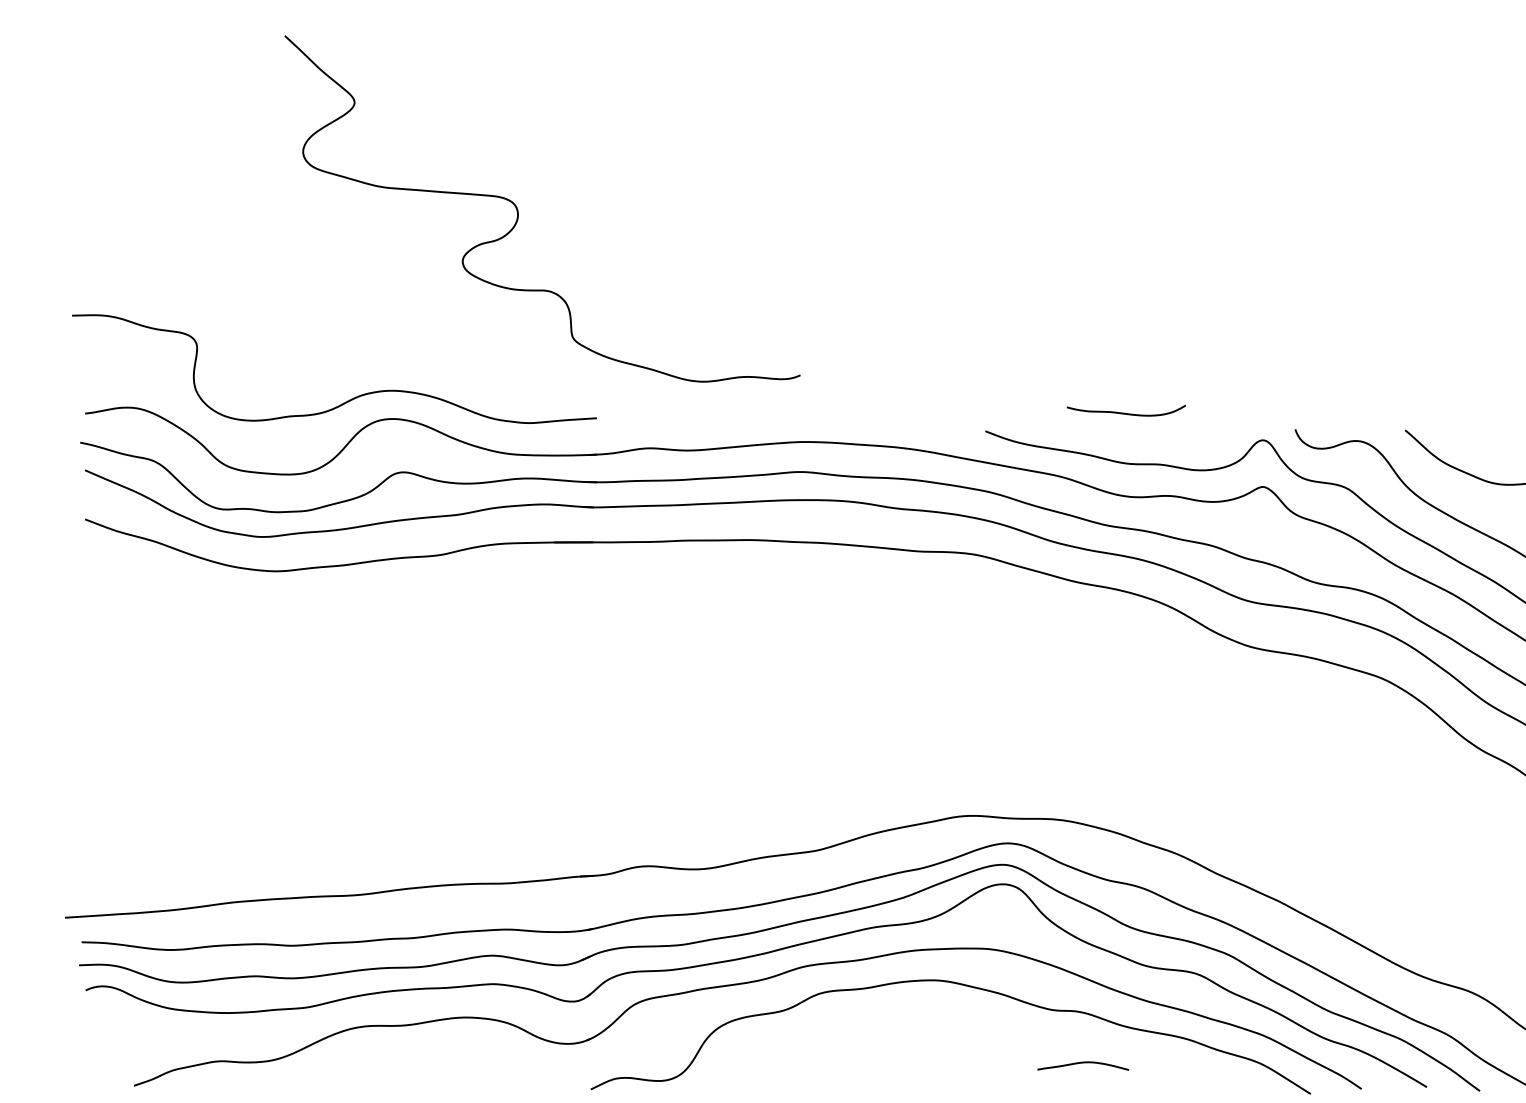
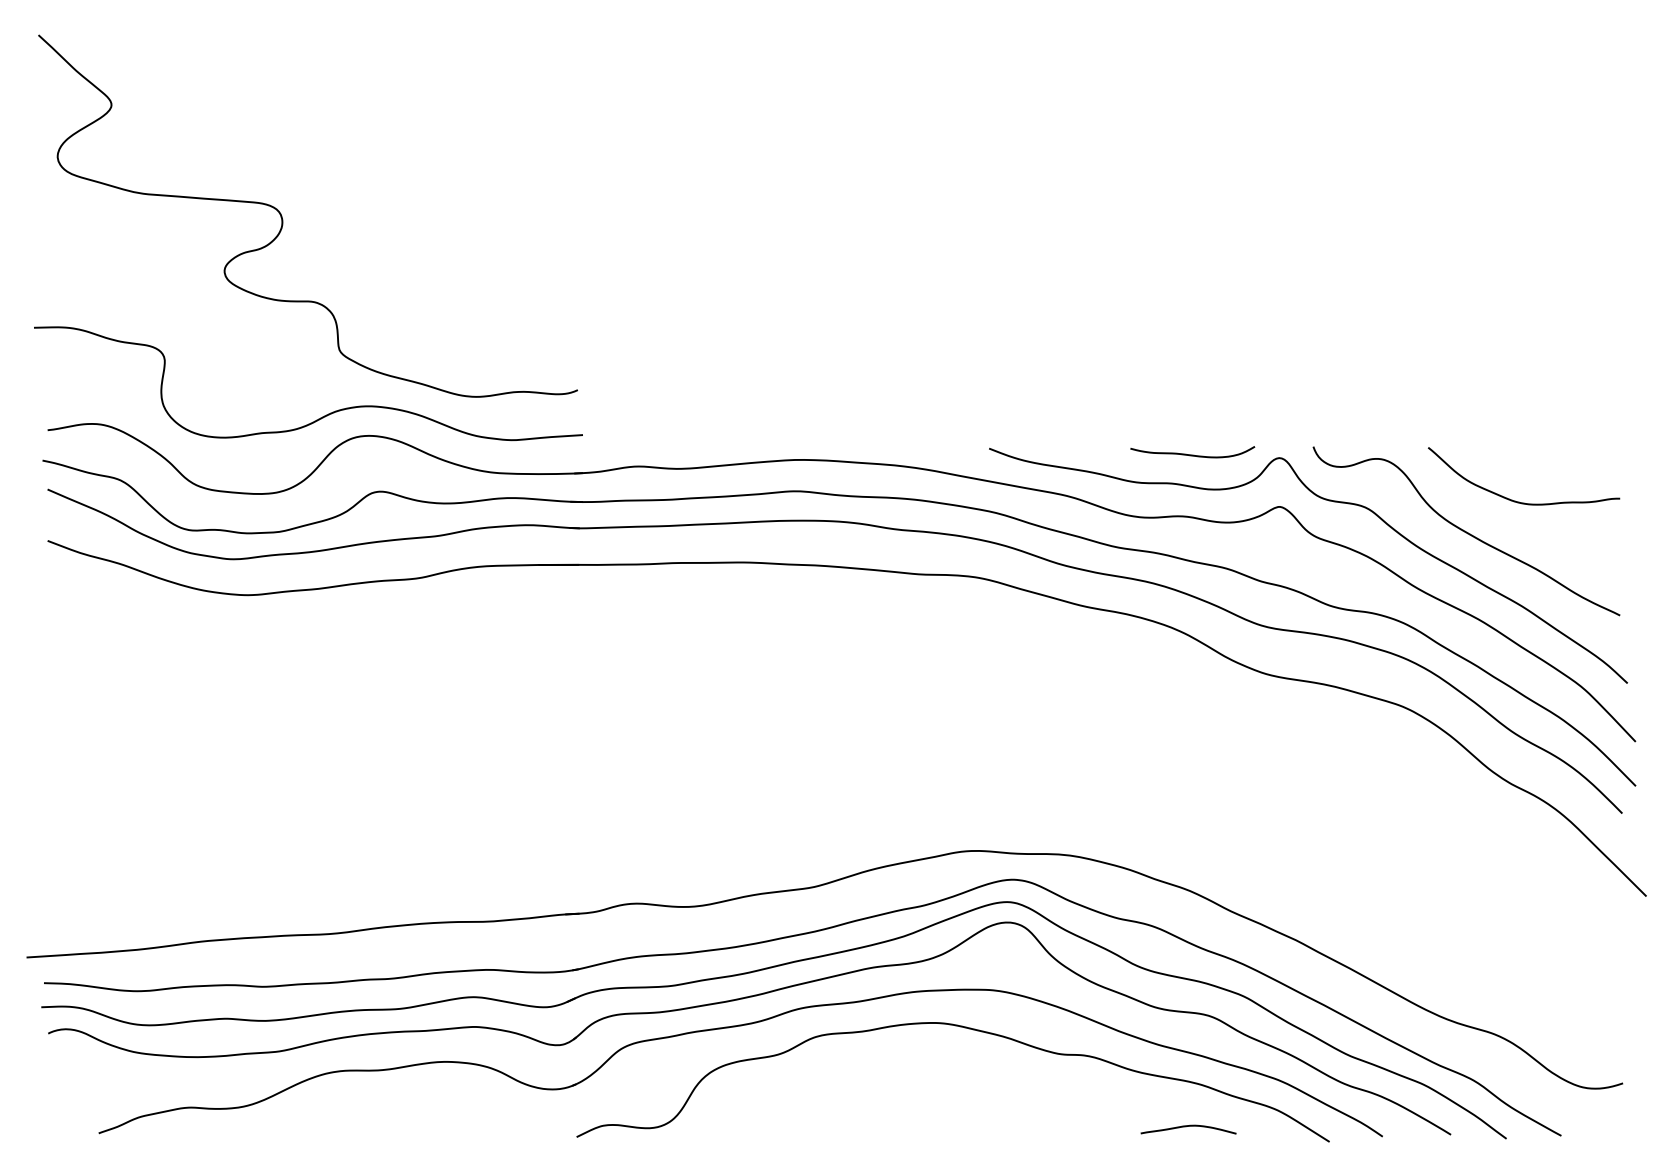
curve: (519, 212) -> (283, 219), moved
curve: (1126, 412) -> (1192, 454), moved
curve: (1081, 1064) -> (1186, 1127), moved

